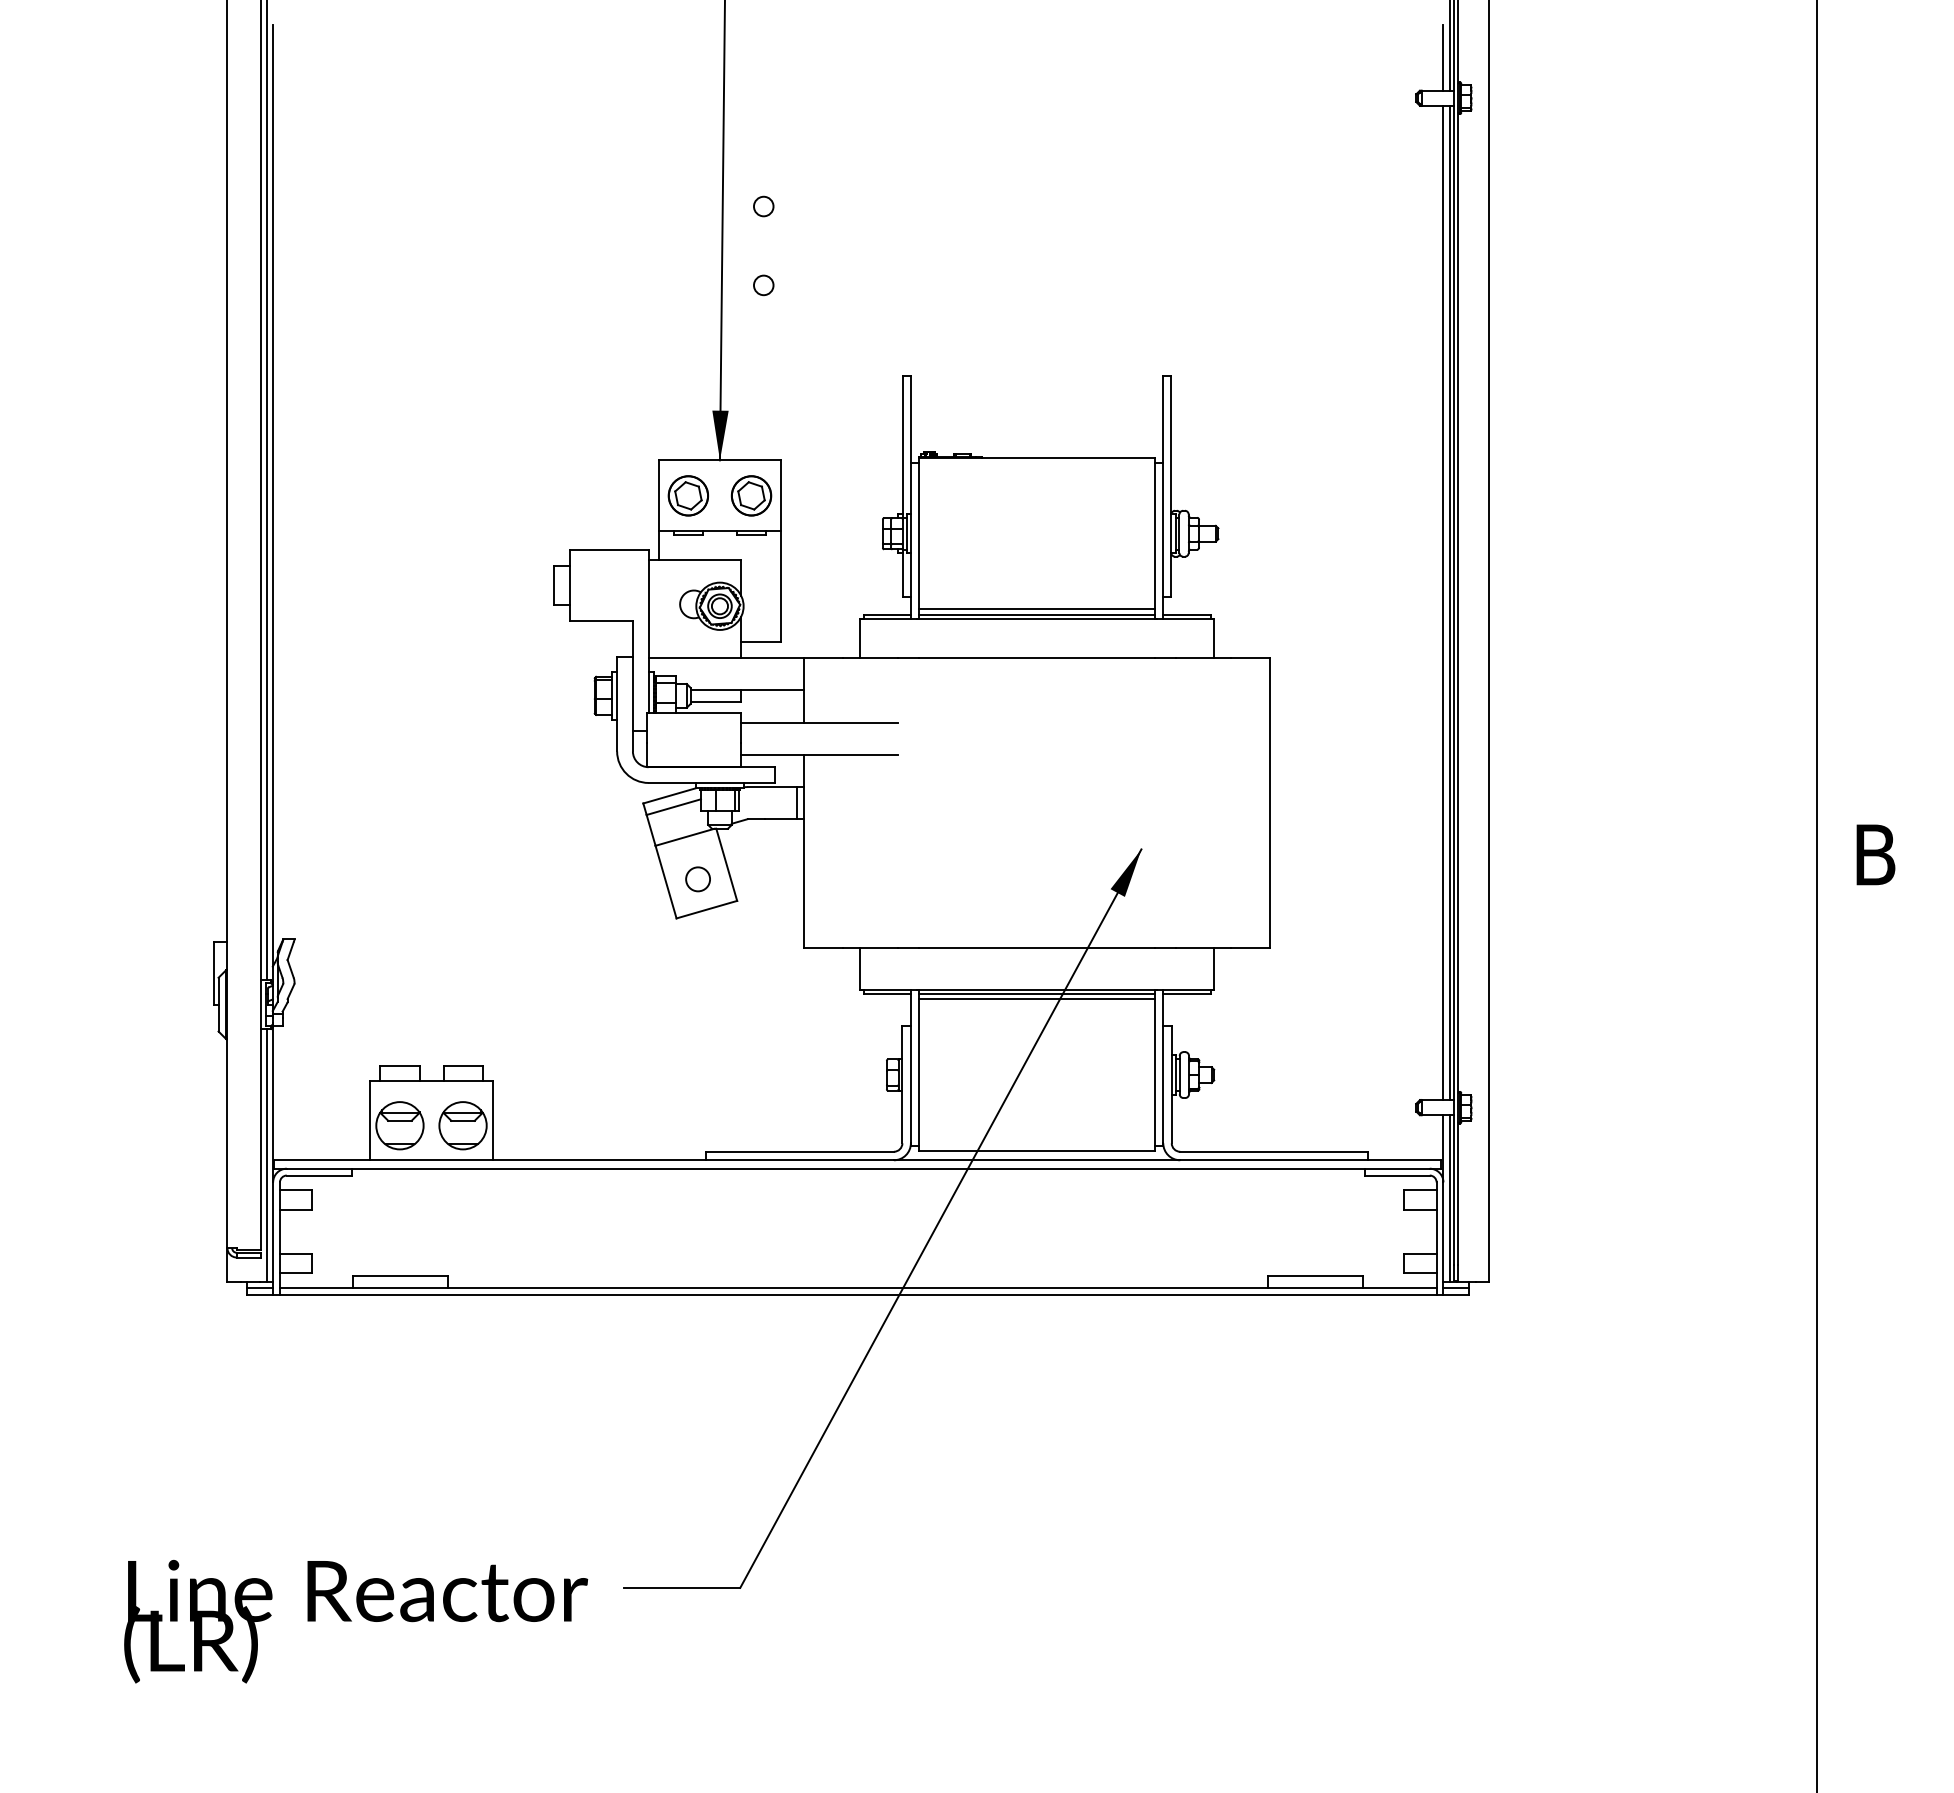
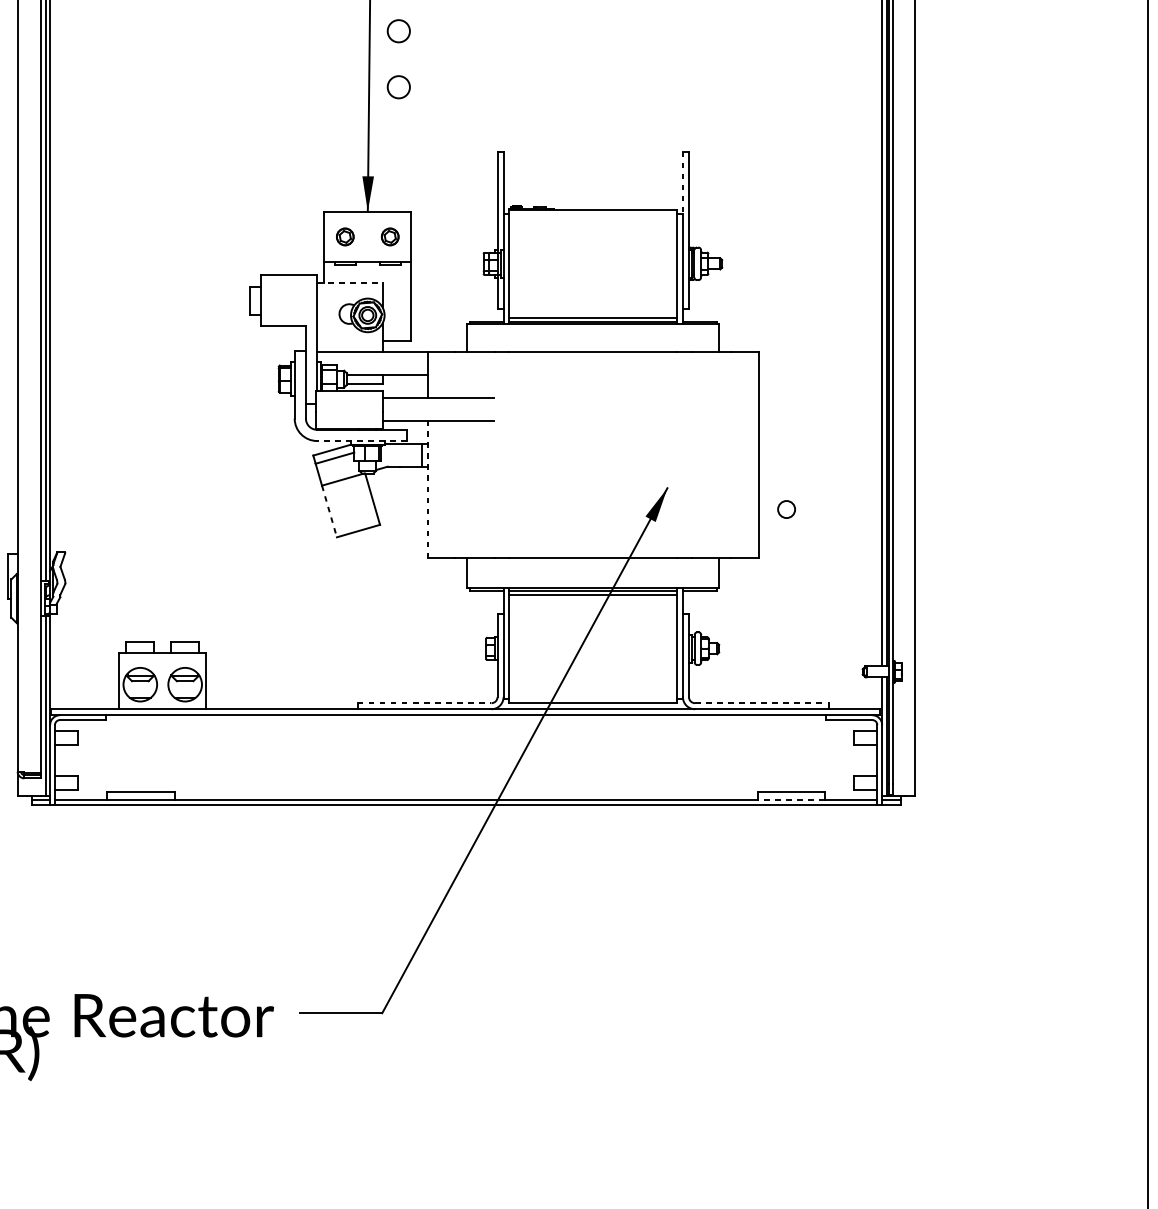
circle: (763, 206) -> (398, 31), size x1.6
circle: (763, 285) -> (398, 87), size x1.6
line: (1163, 419) -> (683, 182), solid -> dashed
part: (687, 495) -> (344, 236), size x0.6
part: (751, 495) -> (390, 236), size x0.6
line: (695, 560) -> (350, 282), solid -> dashed
line: (711, 782) -> (361, 440), solid -> dashed
line: (804, 851) -> (427, 489), solid -> dashed
circle: (697, 879) -> (786, 509), moved
line: (666, 882) -> (329, 511), solid -> dashed
line: (800, 1151) -> (425, 703), solid -> dashed
line: (1274, 1151) -> (762, 703), solid -> dashed
line: (1315, 1288) -> (791, 800), solid -> dashed

